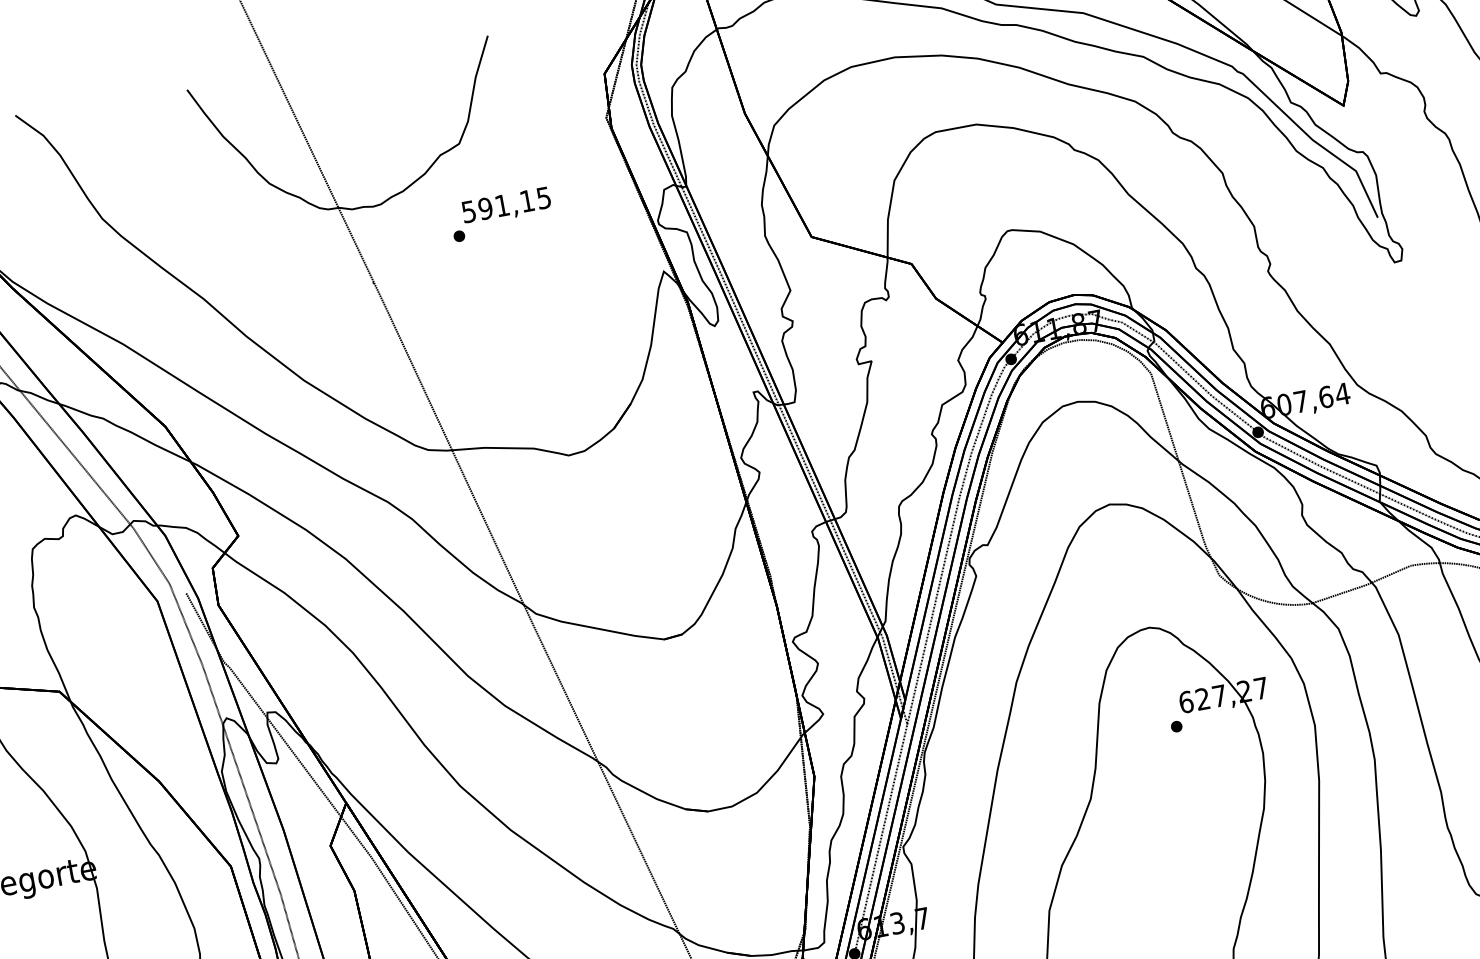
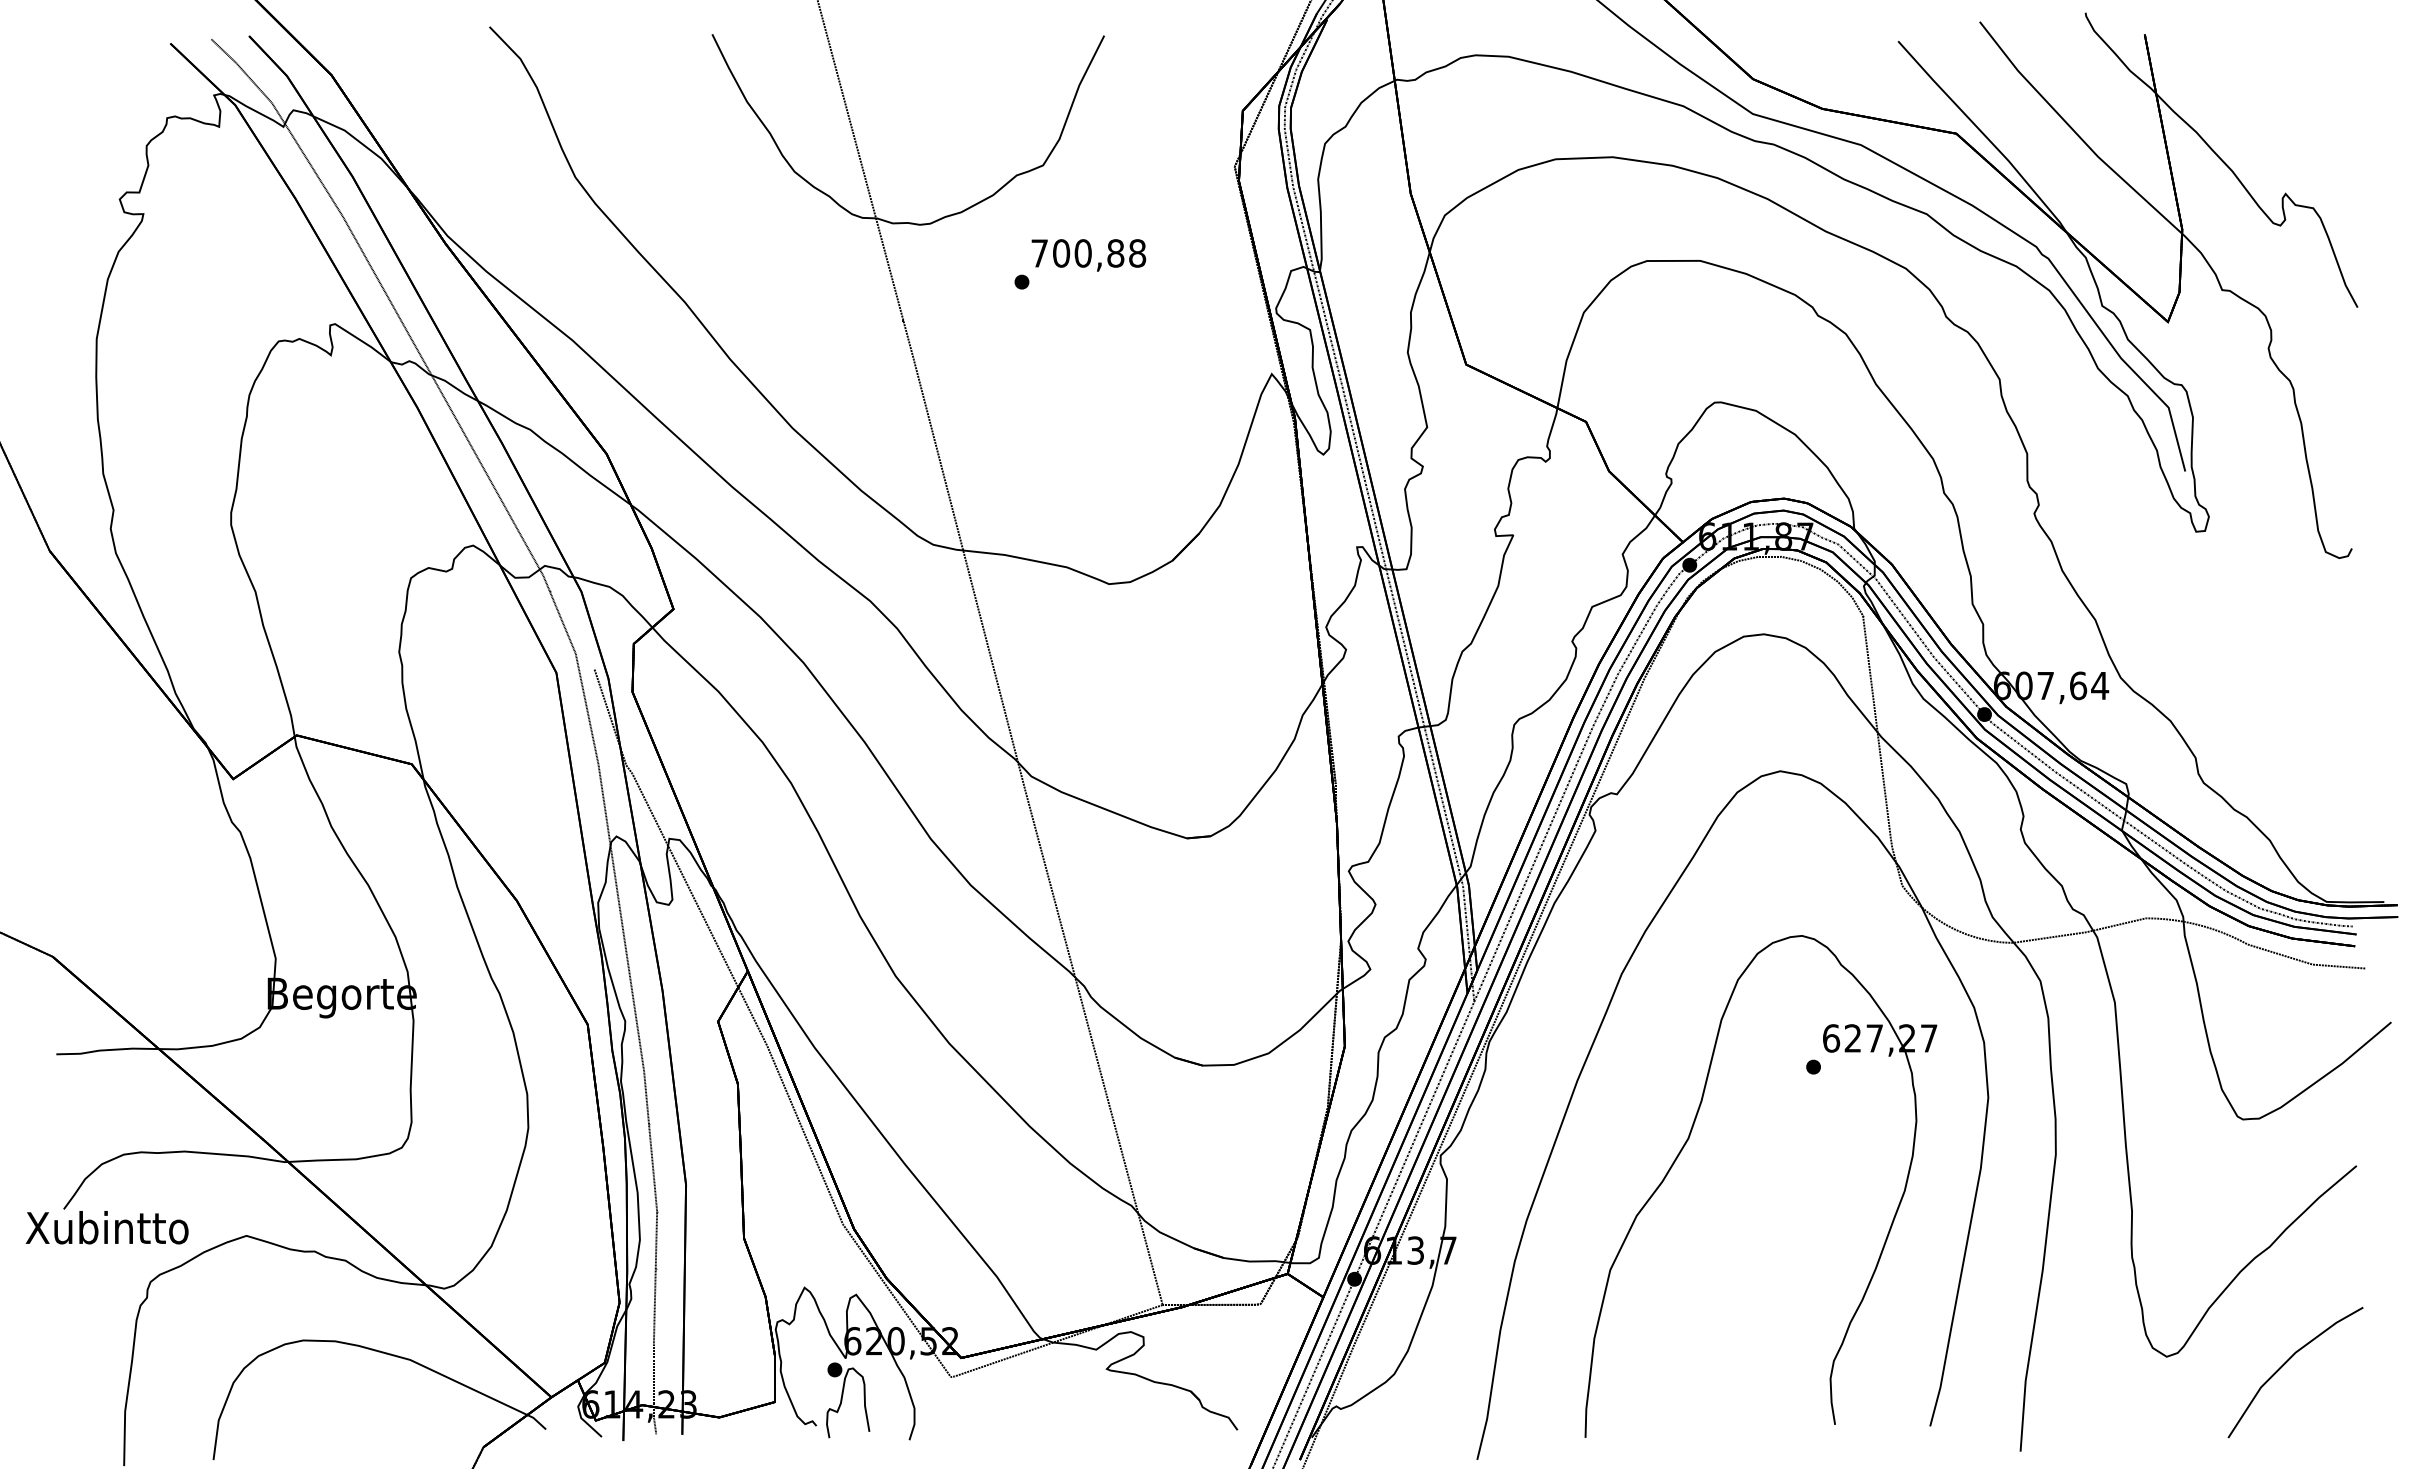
text: (506, 204) -> (1088, 253), 591,15 -> 700,88

